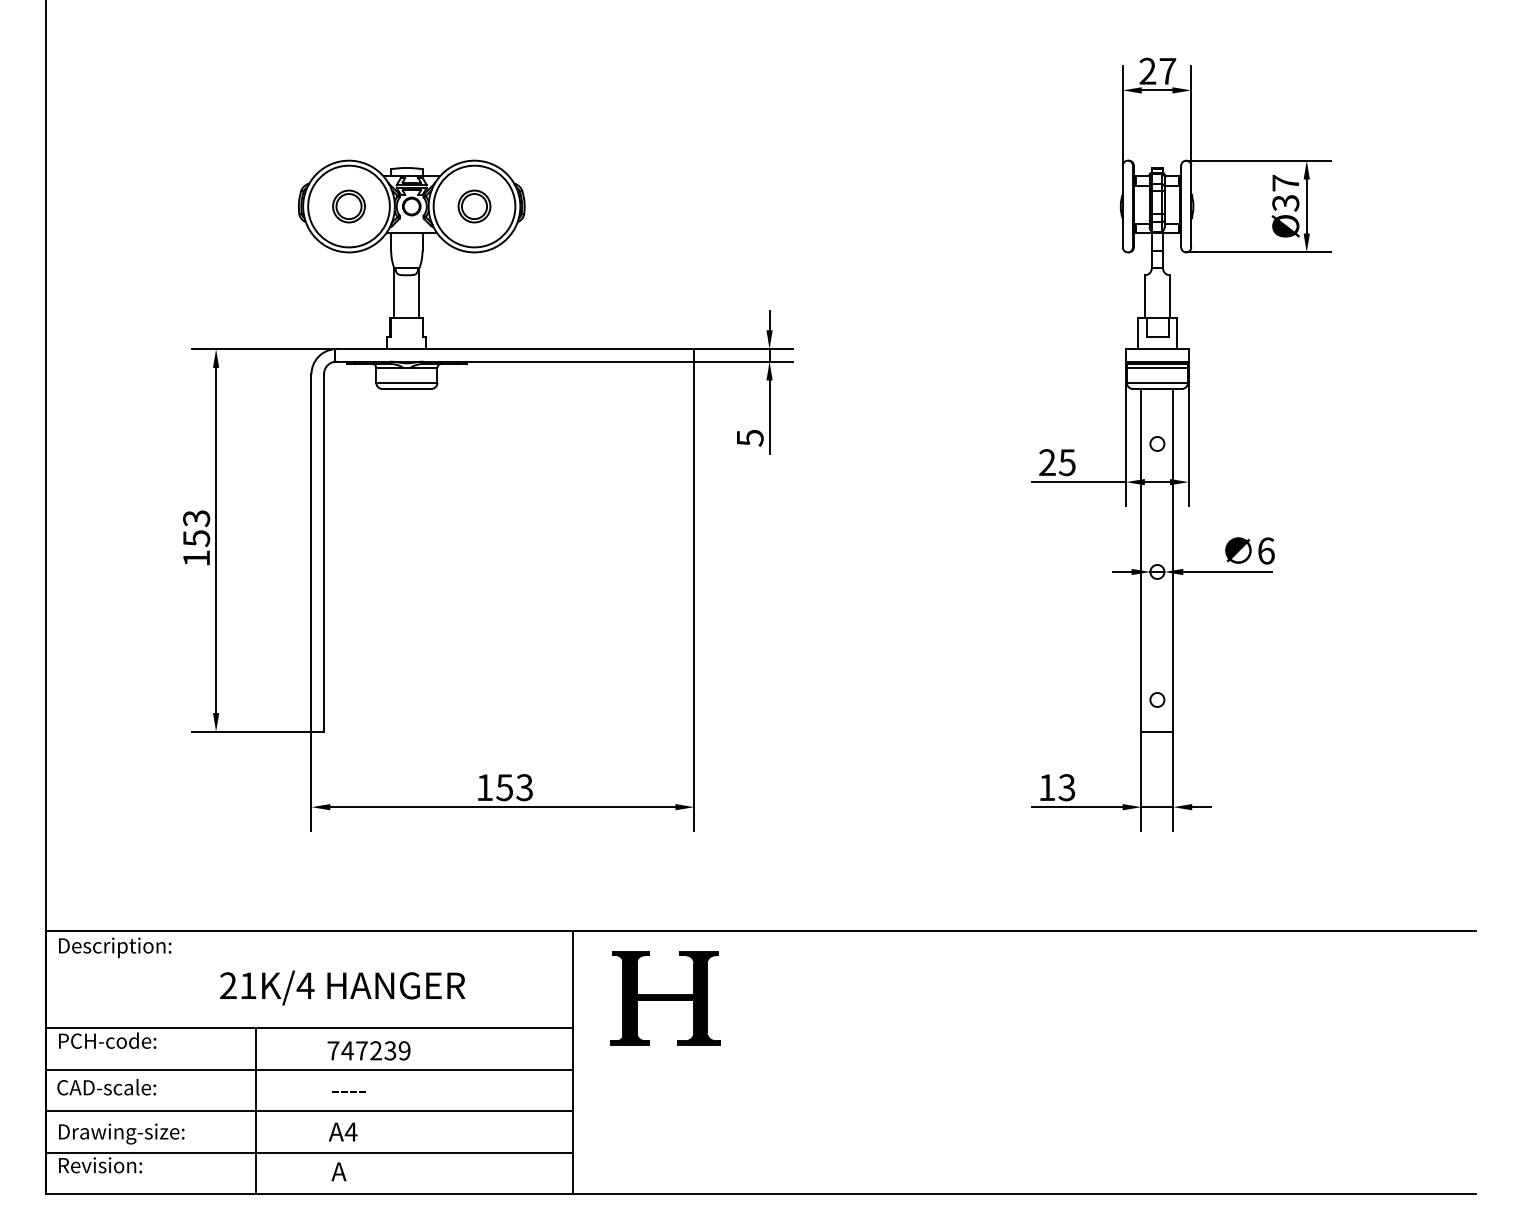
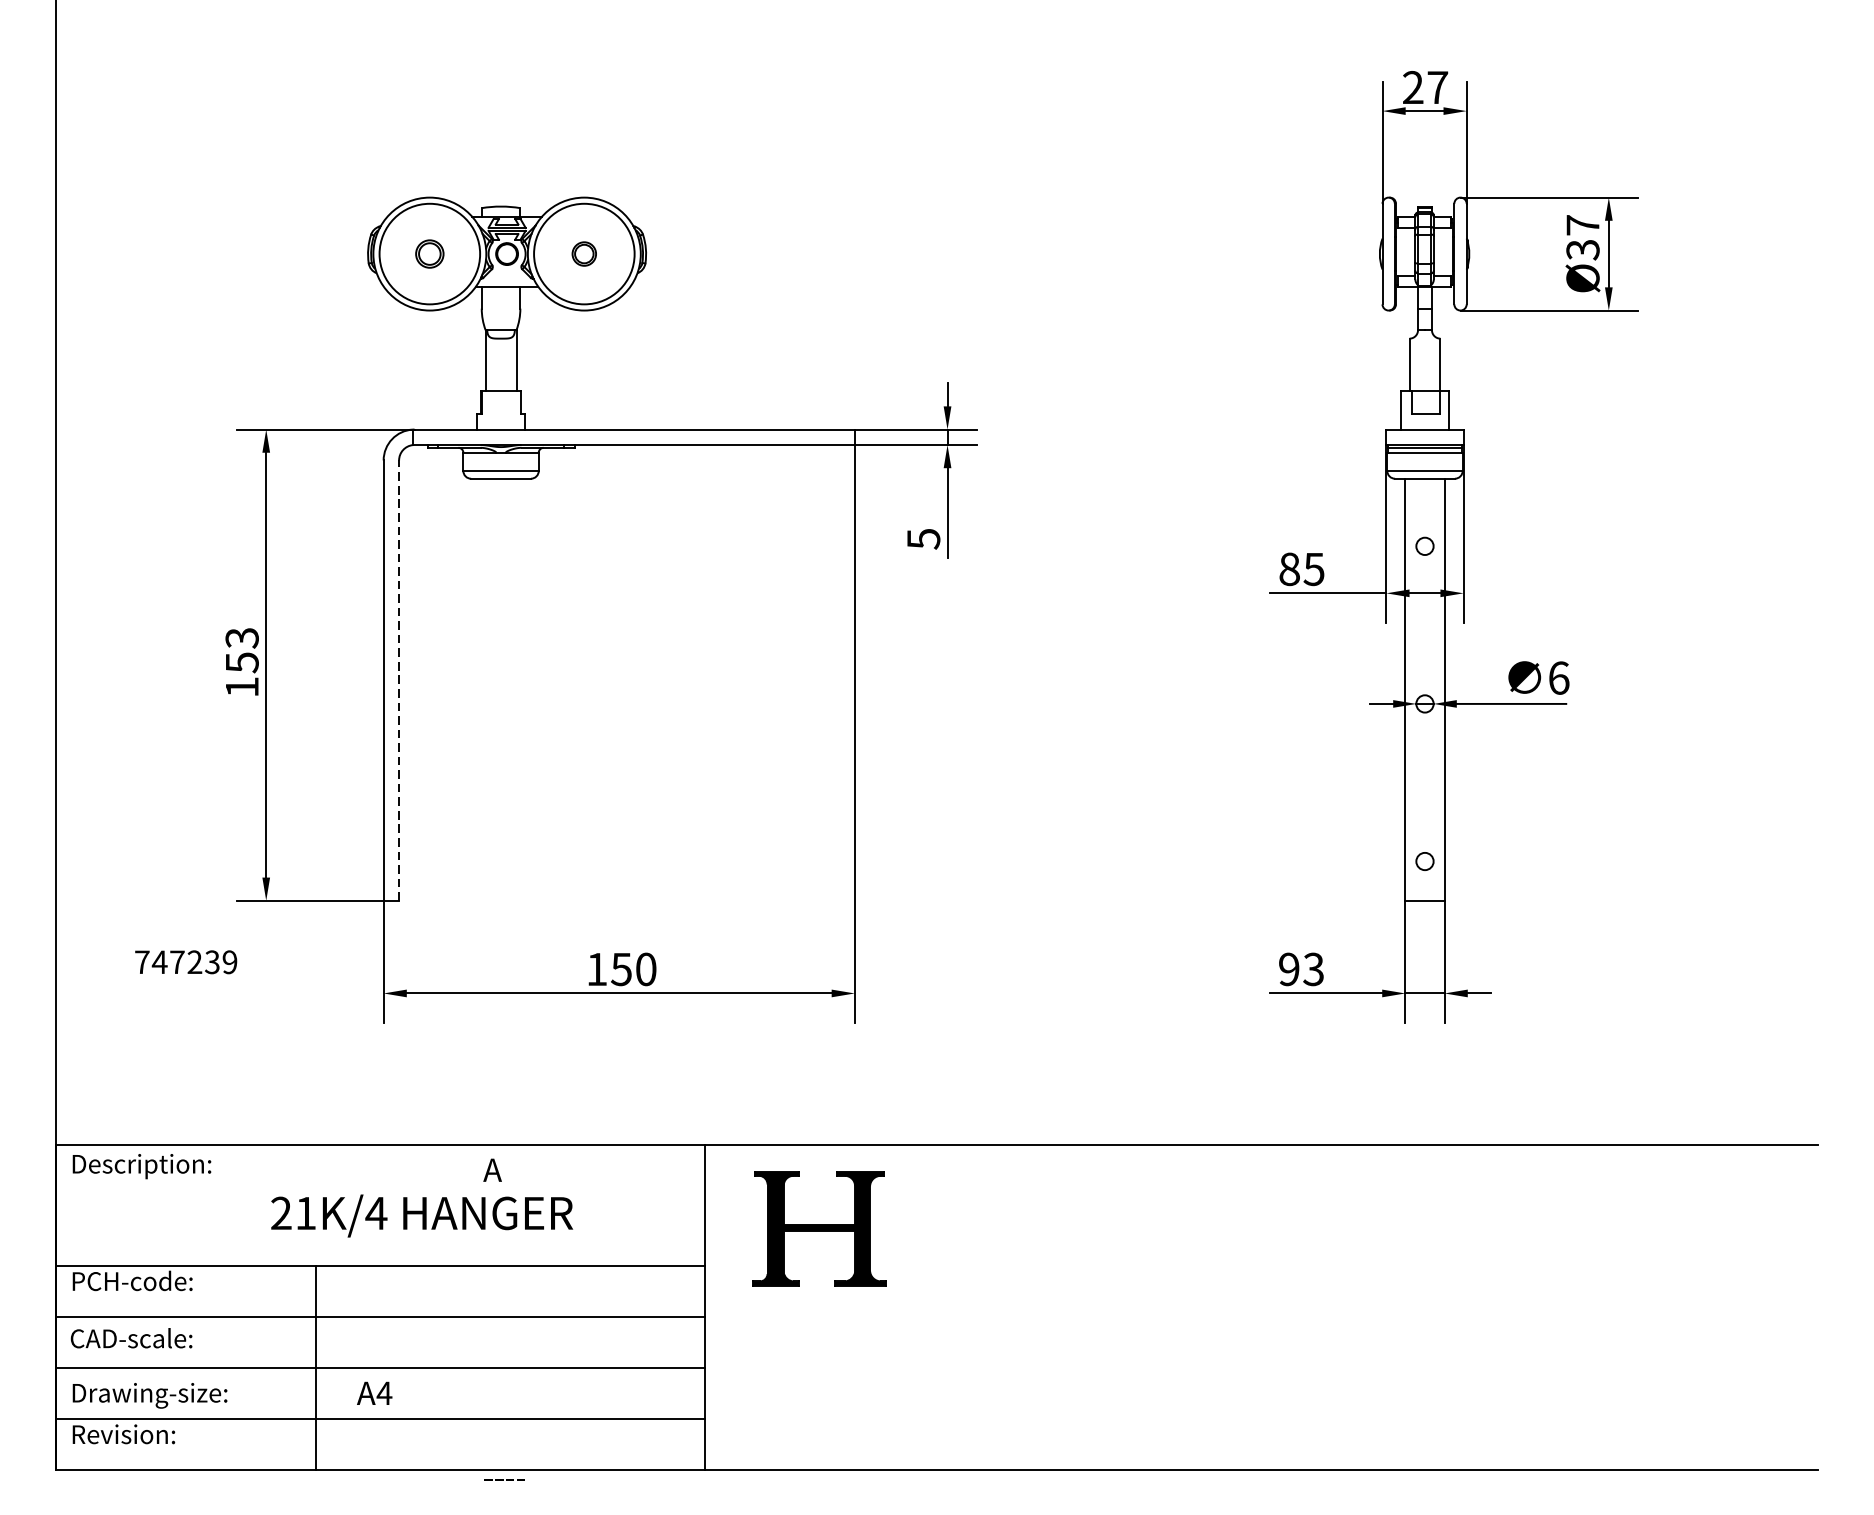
part: (348, 206) -> (429, 254), size x0.7
part: (474, 206) -> (584, 254), size x0.6
text: (1047, 462) -> (1289, 569), 25 -> 85
line: (324, 553) -> (399, 681), solid -> dashed
text: (524, 787) -> (645, 969), 153 -> 150
text: (1046, 787) -> (1288, 969), 13 -> 93
text: (368, 1050) -> (185, 961), moved
text: (348, 1091) -> (504, 1478), moved
text: (342, 1131) -> (373, 1392), moved
text: (338, 1171) -> (491, 1169), moved

